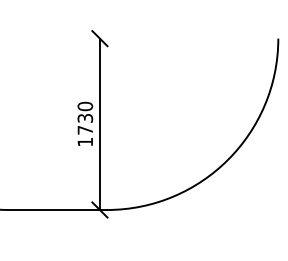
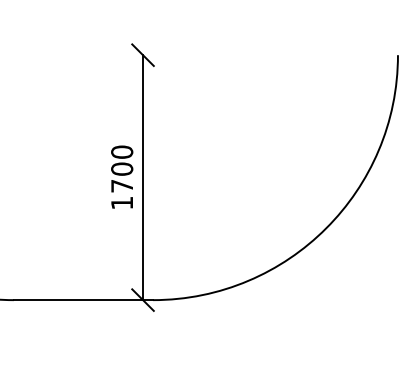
text: (85, 117) -> (122, 167), 1730 -> 1700

